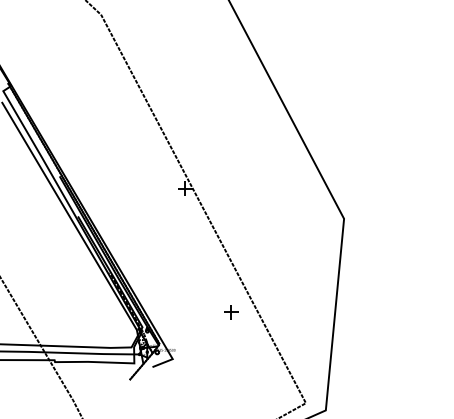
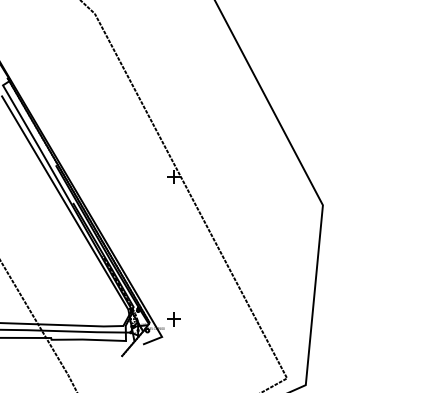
part: (231, 312) -> (174, 319), moved

